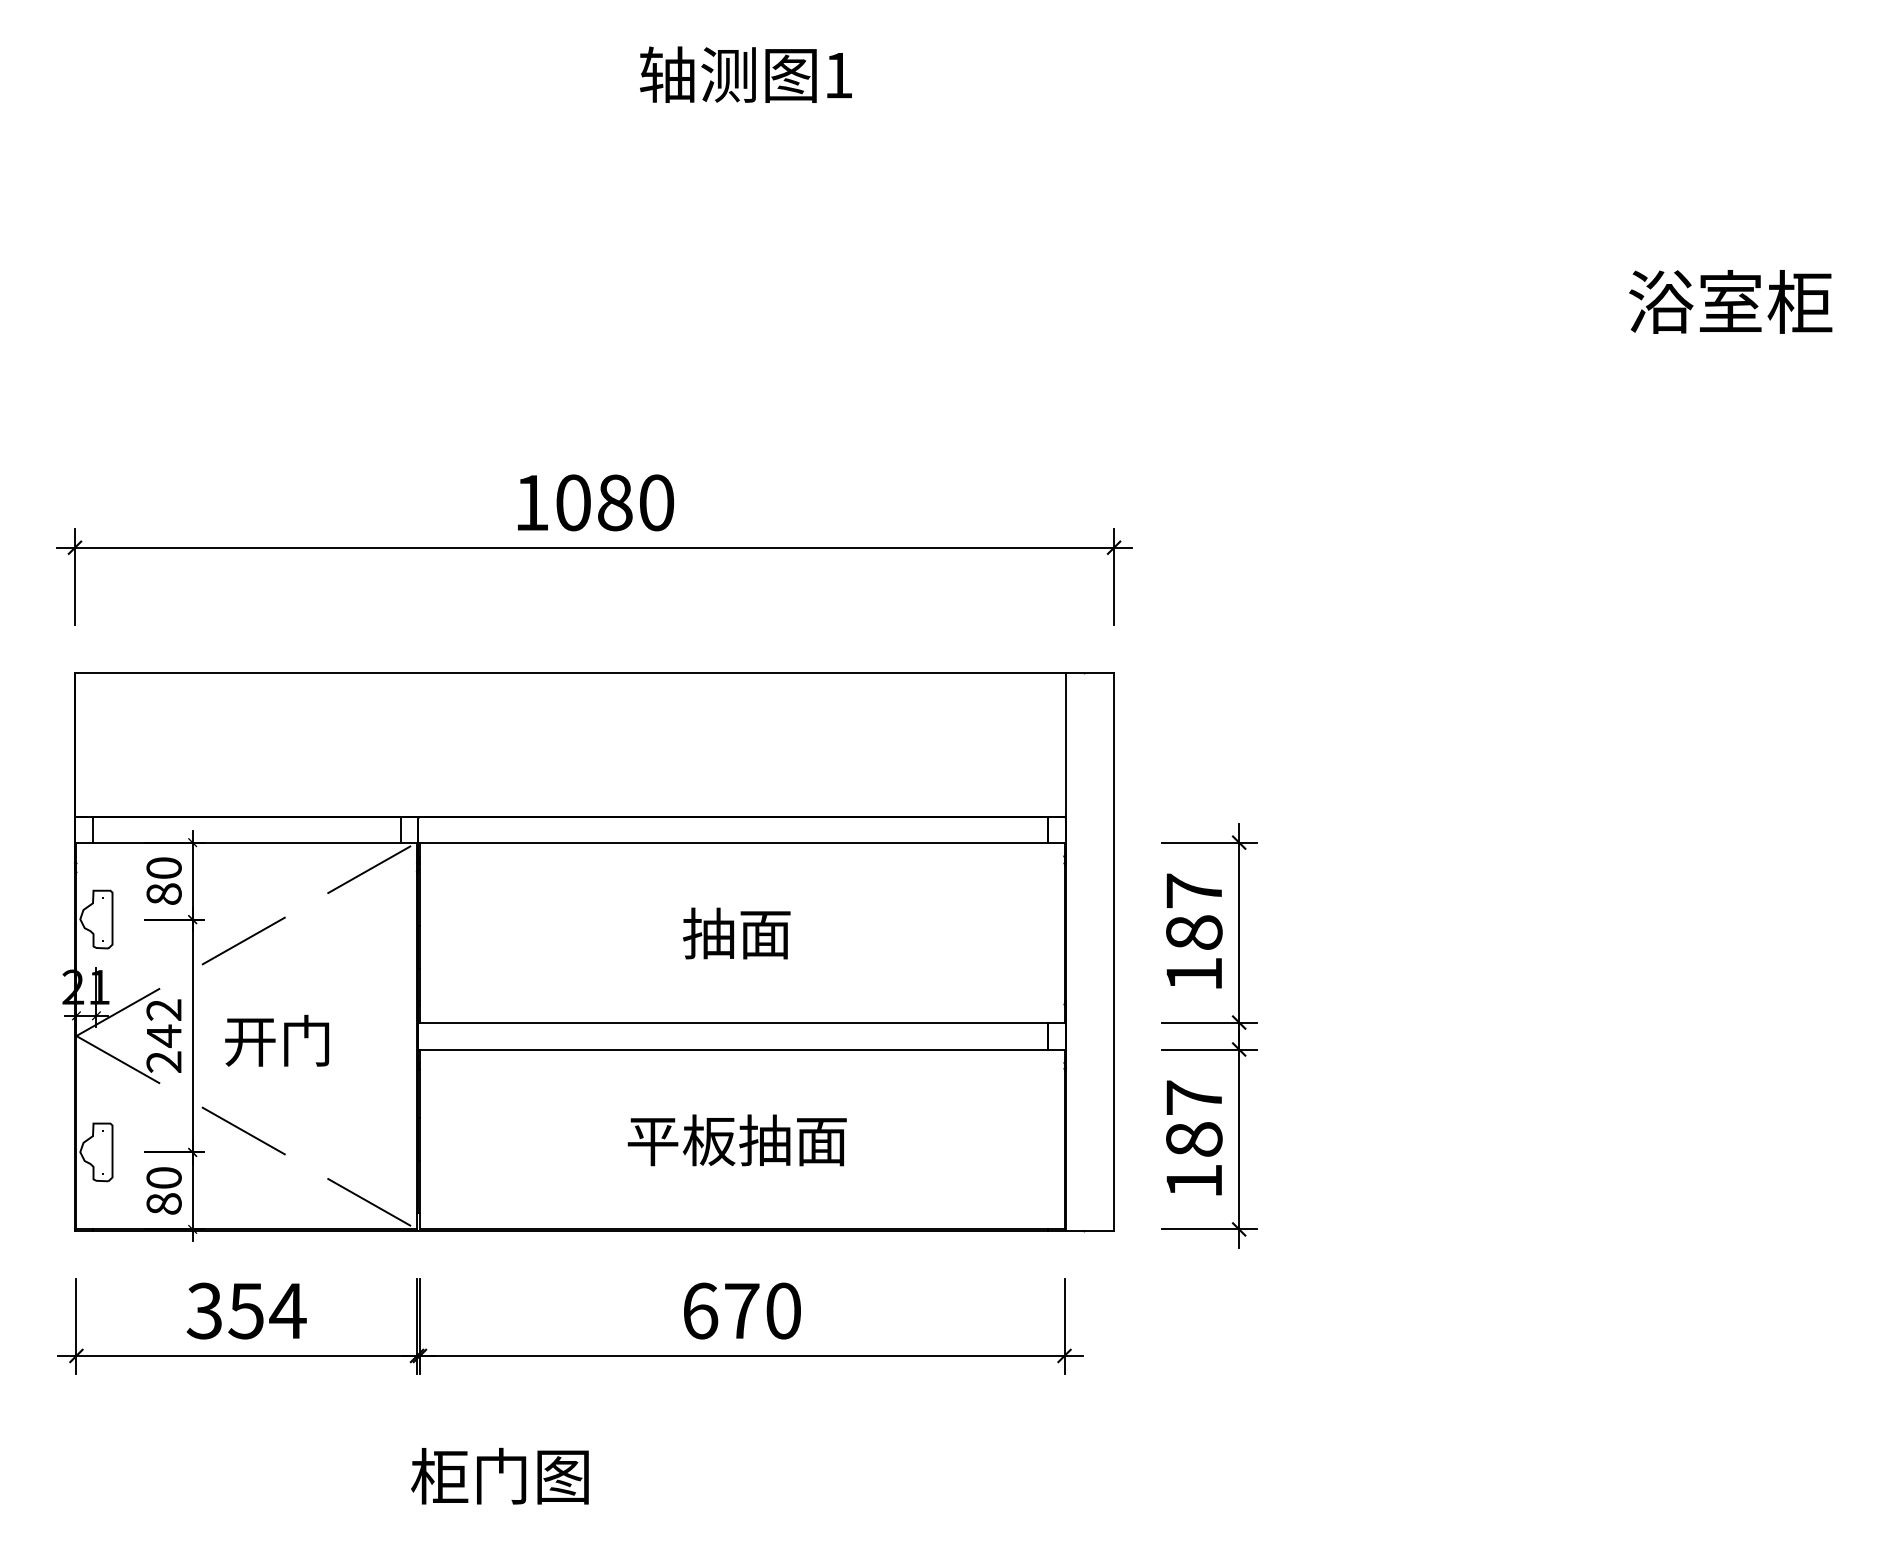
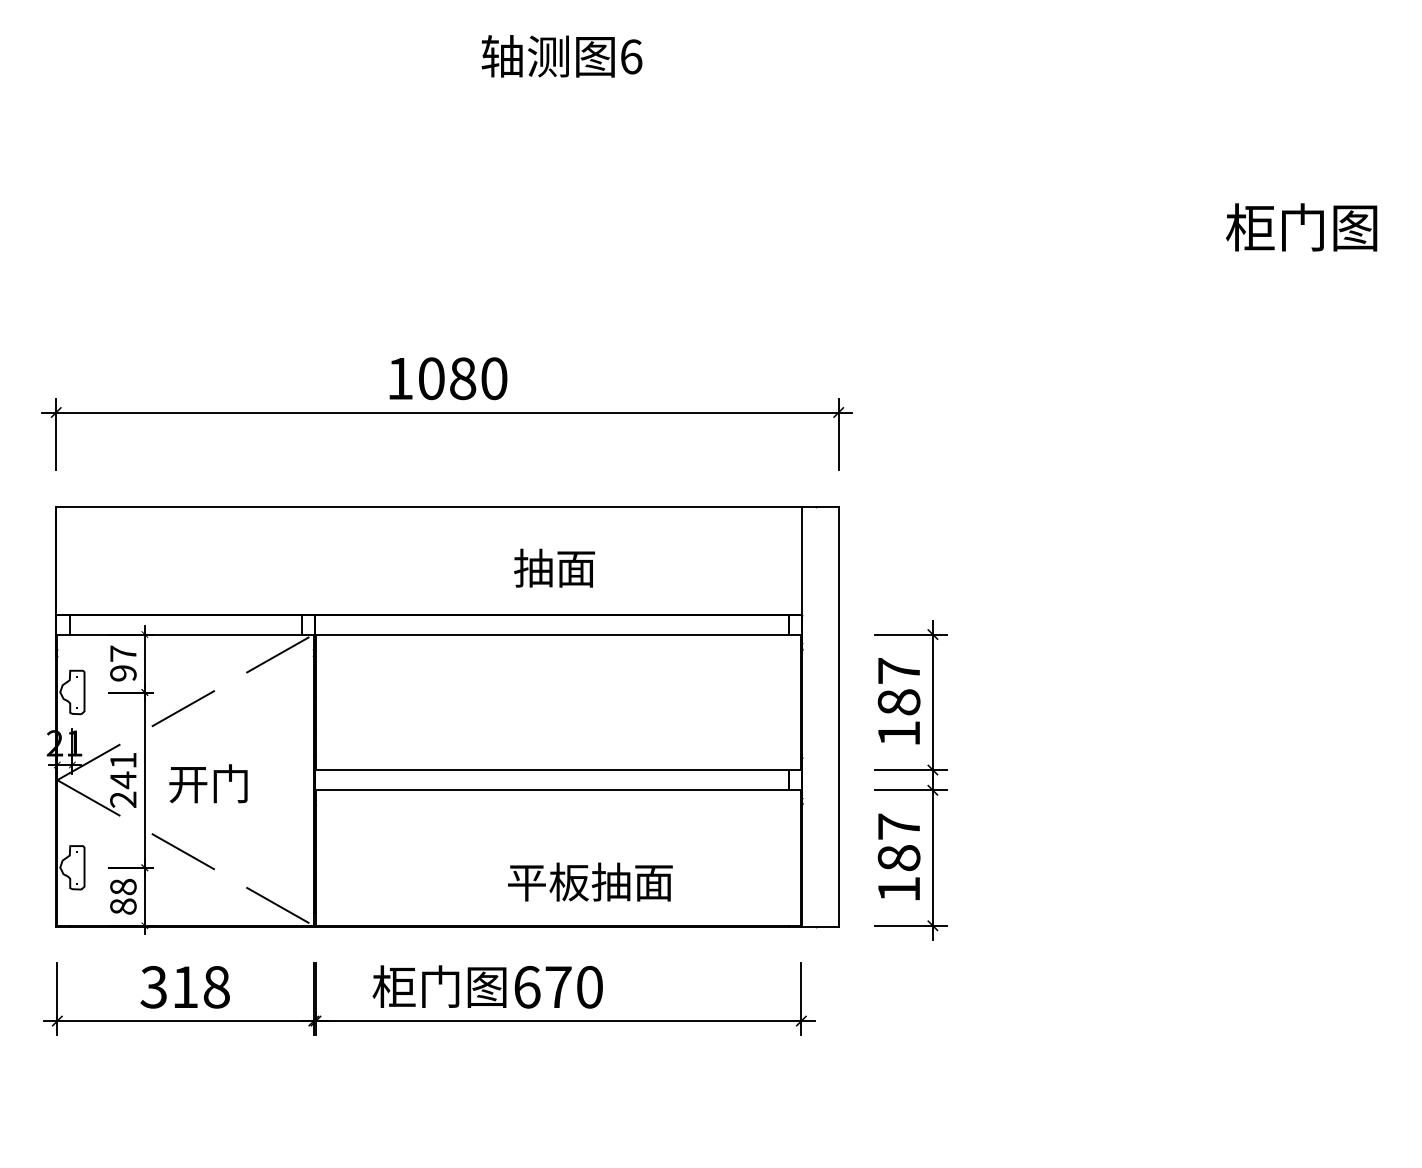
text: (839, 75) -> (631, 56), 1 -> 6
text: (1730, 301) -> (1302, 227), 浴室柜 -> 柜门图
text: (163, 880) -> (122, 663), 80 -> 97
text: (736, 933) -> (554, 568), moved
text: (163, 1009) -> (122, 760), 242 -> 241
text: (736, 1140) -> (589, 882), moved
text: (163, 1177) -> (122, 886), 80 -> 88
text: (267, 1310) -> (201, 986), 354 -> 318
text: (499, 1475) -> (439, 986), moved

